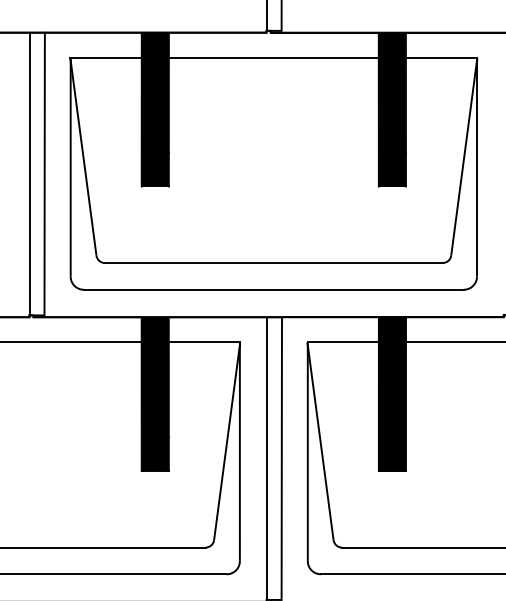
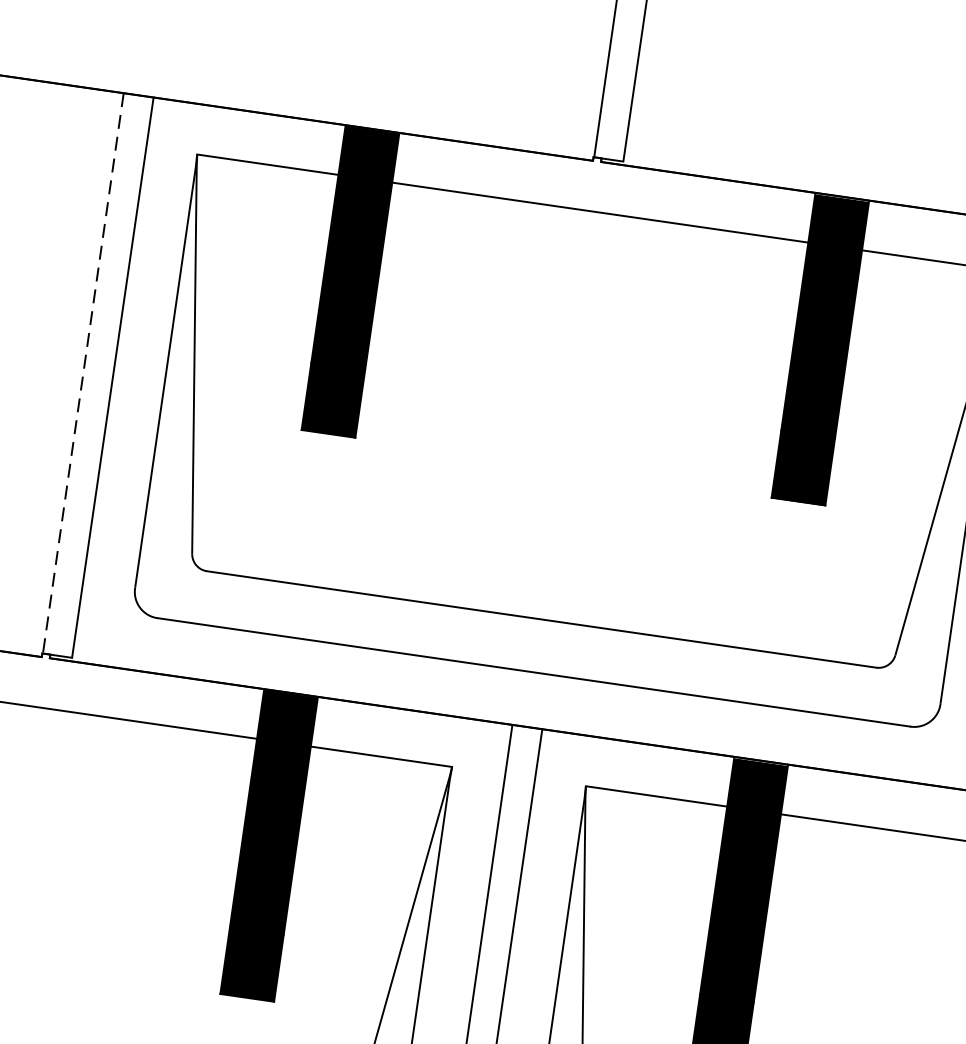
line: (29, 174) -> (82, 374), solid -> dashed

